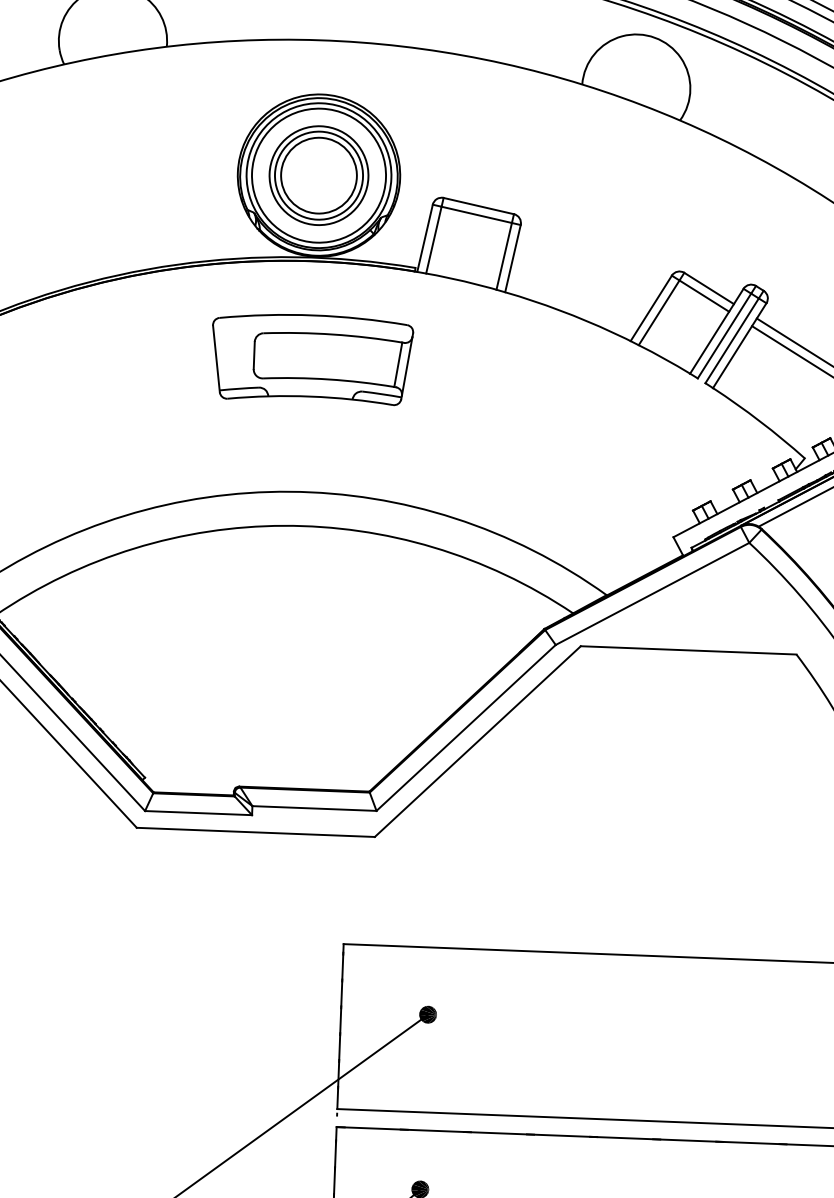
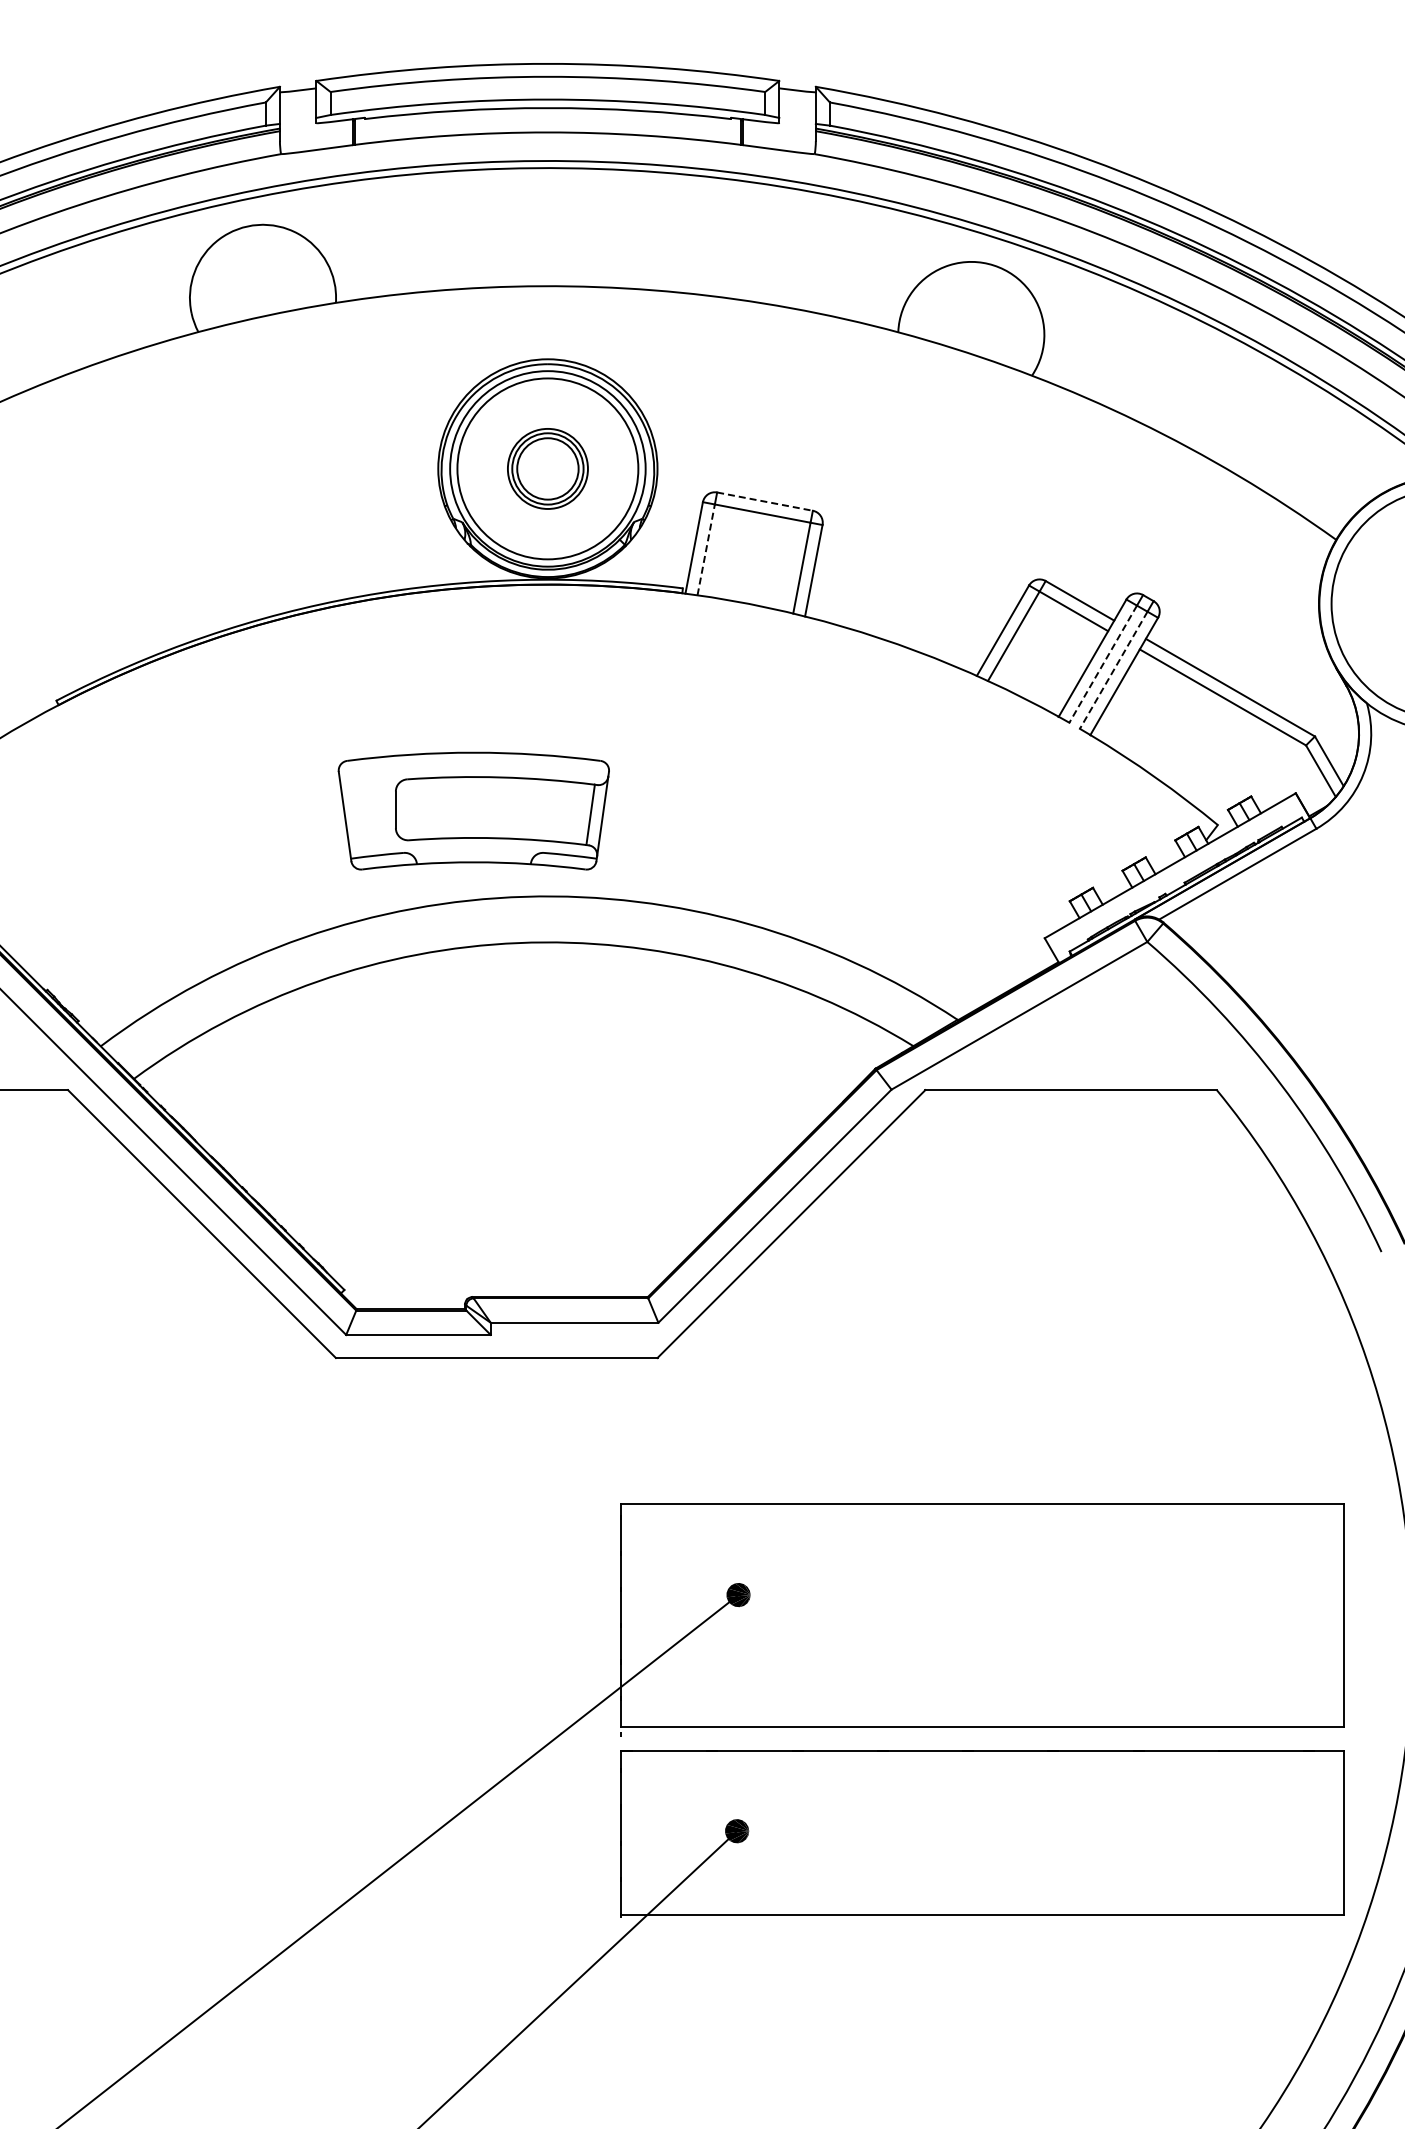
part: (318, 175) -> (547, 468), size x0.6
line: (479, 205) -> (765, 501), solid -> dashed
line: (434, 239) -> (706, 549), solid -> dashed
line: (724, 336) -> (1103, 664), solid -> dashed
line: (731, 340) -> (1113, 670), solid -> dashed
part: (311, 358) -> (473, 810), moved

